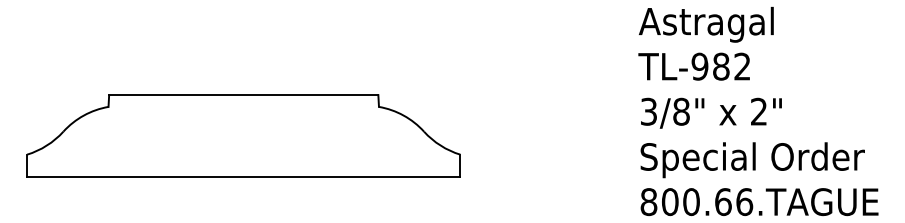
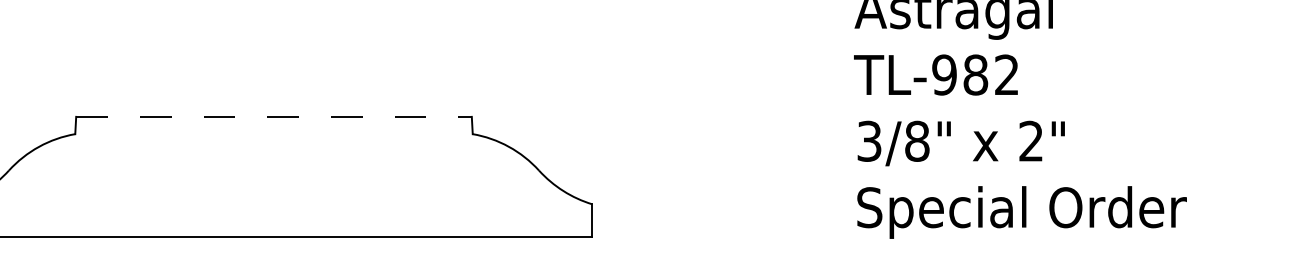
line: (243, 95) -> (273, 117), solid -> dashed

